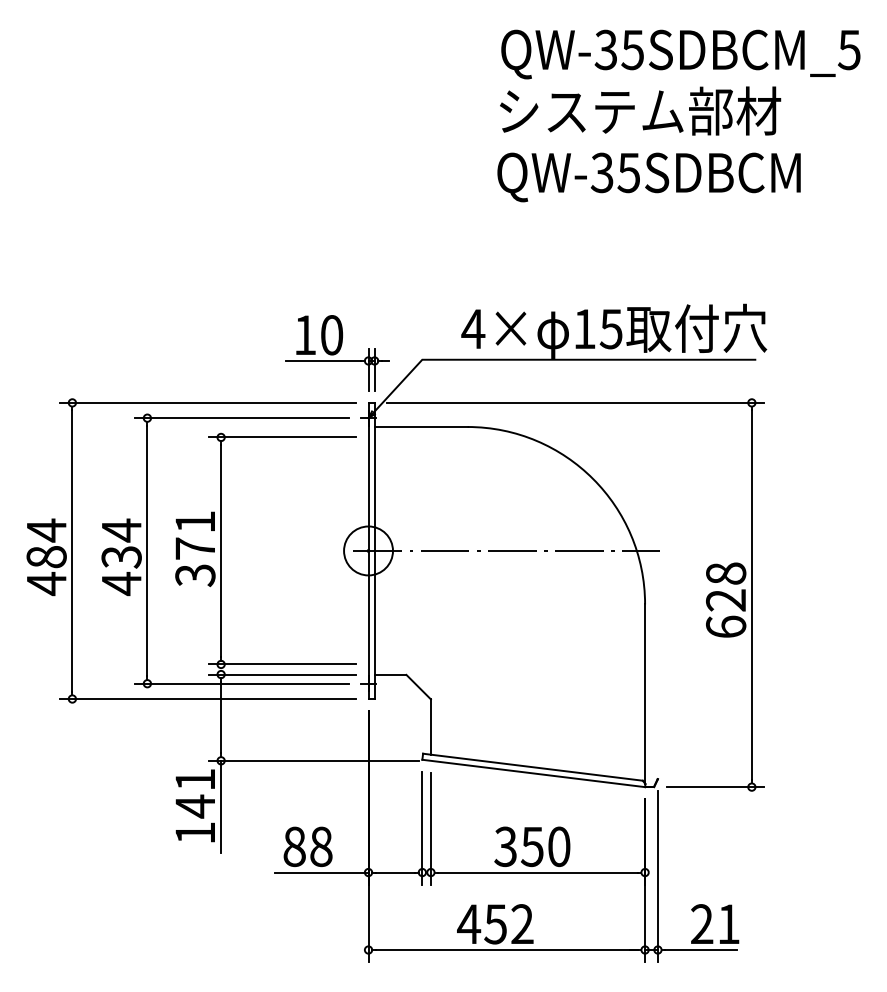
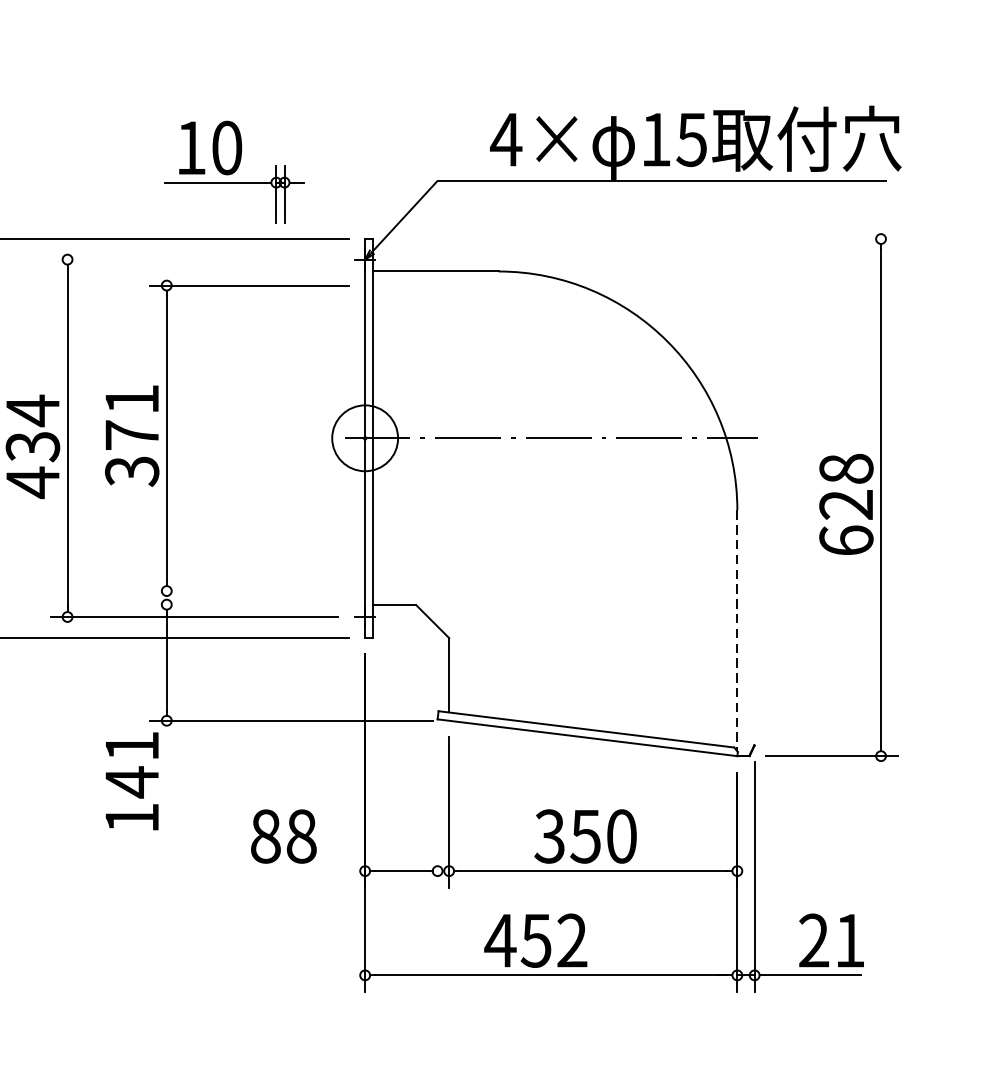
part: (337, 353) -> (234, 172), moved
line: (575, 402) -> (643, 238), removed
line: (241, 418) -> (194, 260), removed
line: (282, 664) -> (249, 591), removed
line: (282, 674) -> (249, 604), removed
line: (645, 694) -> (737, 631), solid -> dashed
line: (221, 806) -> (167, 782), removed
line: (422, 828) -> (437, 811), removed
line: (321, 872) -> (301, 871), removed

